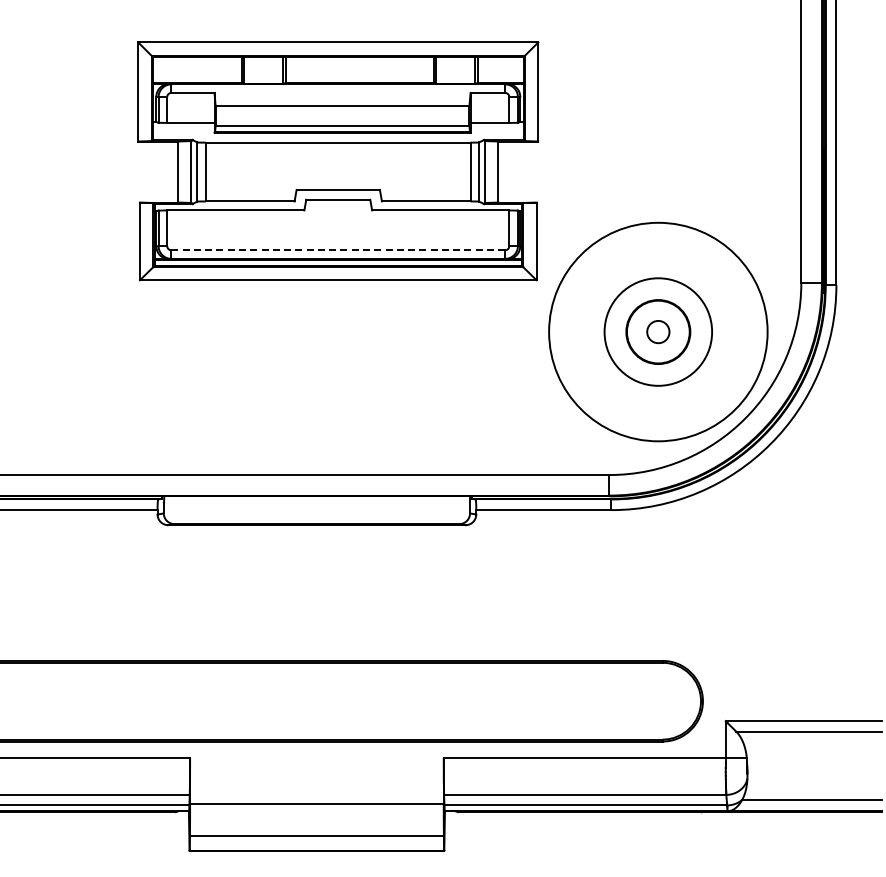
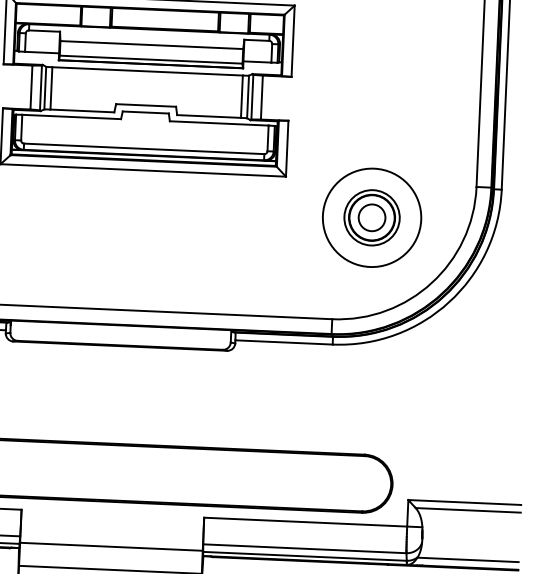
line: (338, 250) -> (144, 149), dashed -> solid
circle: (657, 331) -> (371, 217), size x0.71
circle: (657, 331) -> (371, 217), size x1.67
circle: (658, 331) -> (372, 217), size x0.62

